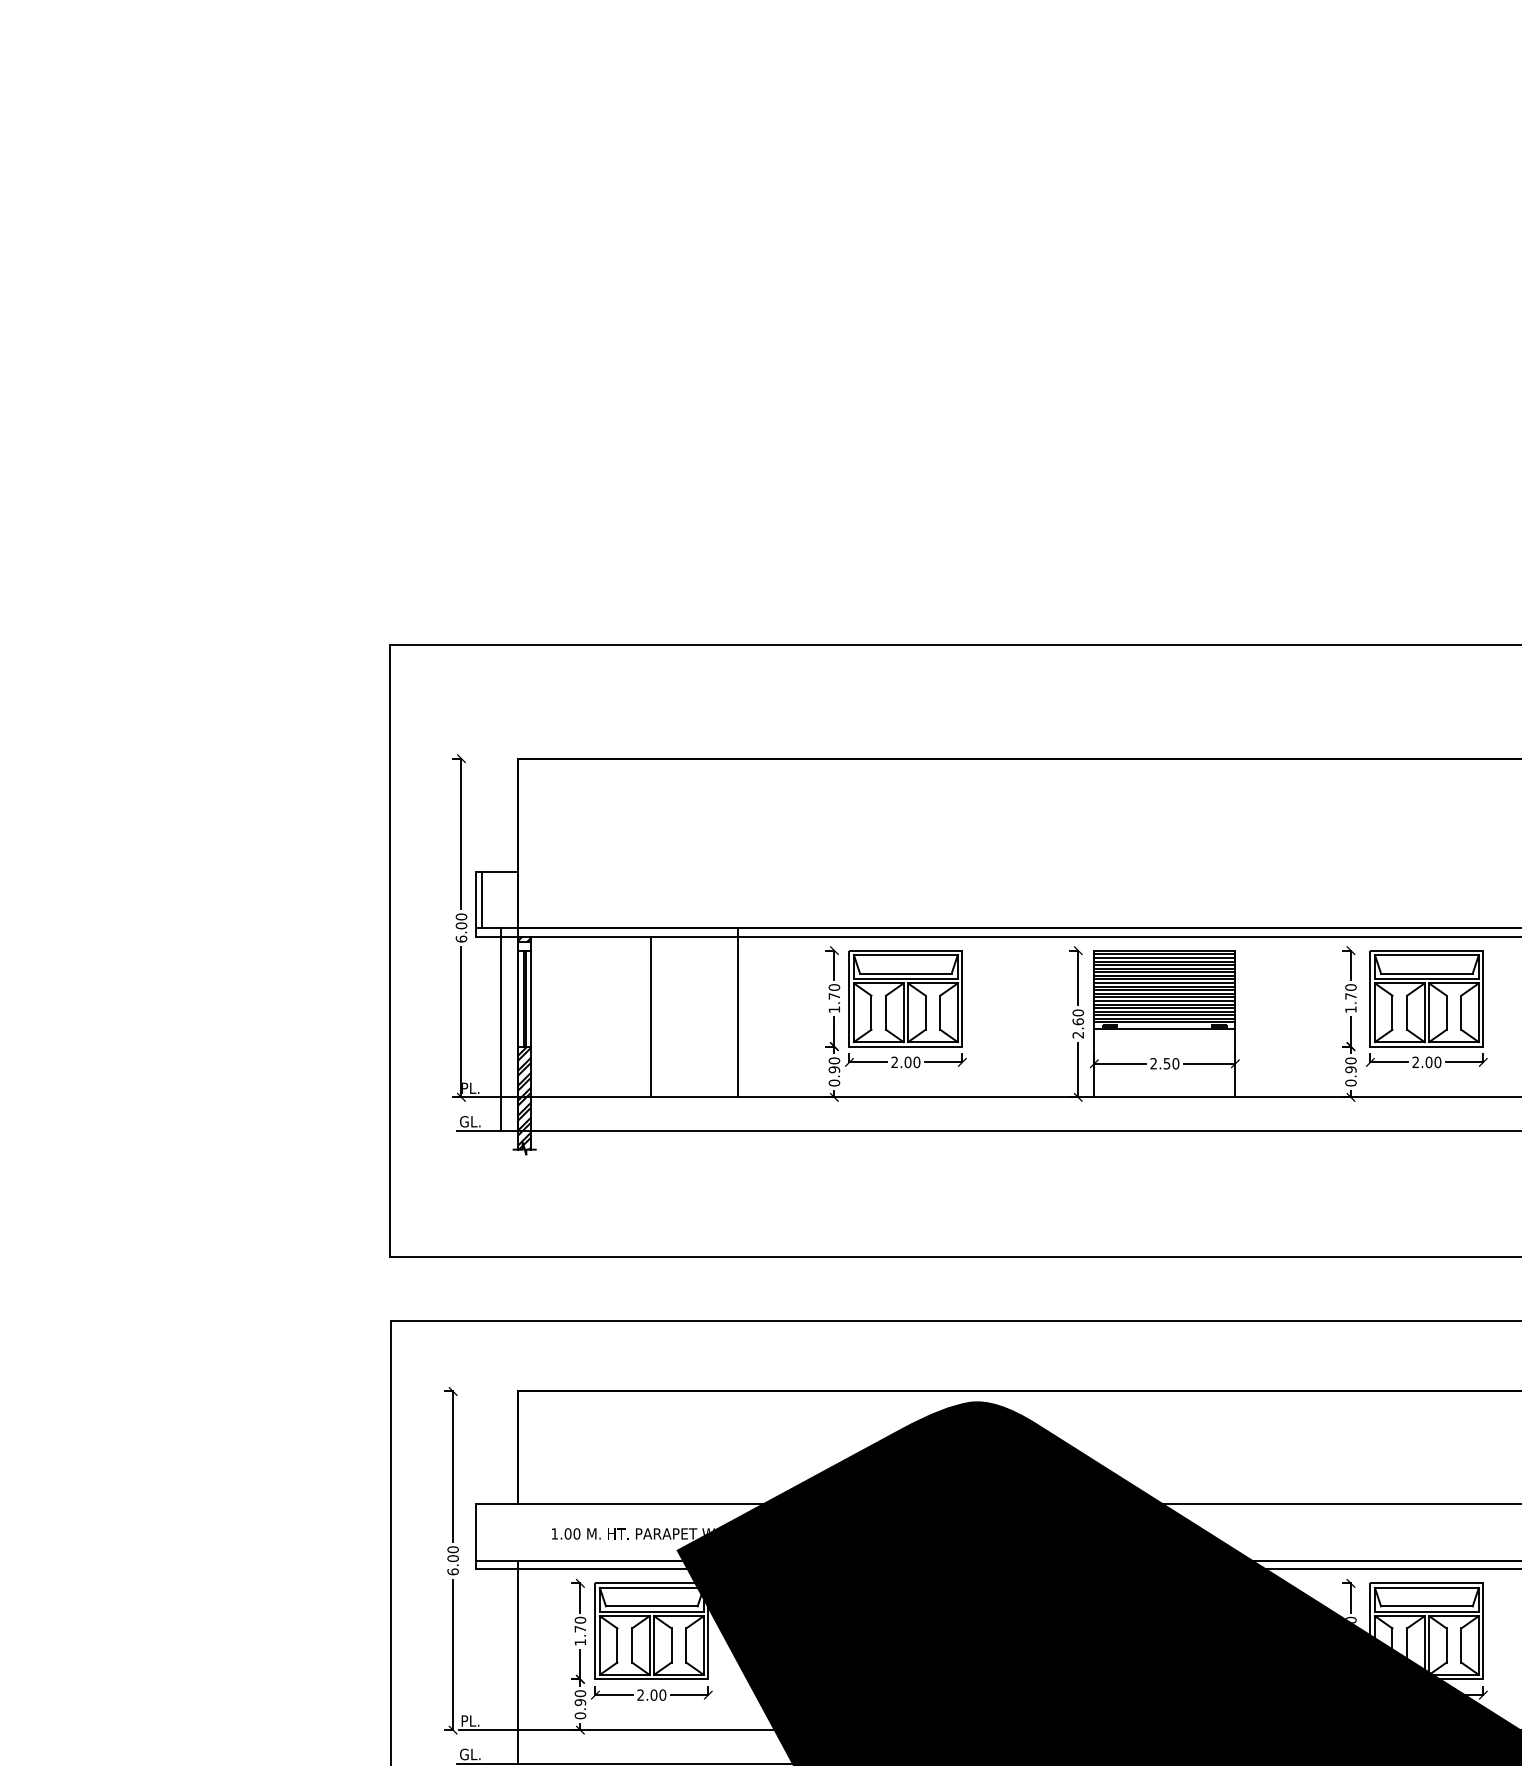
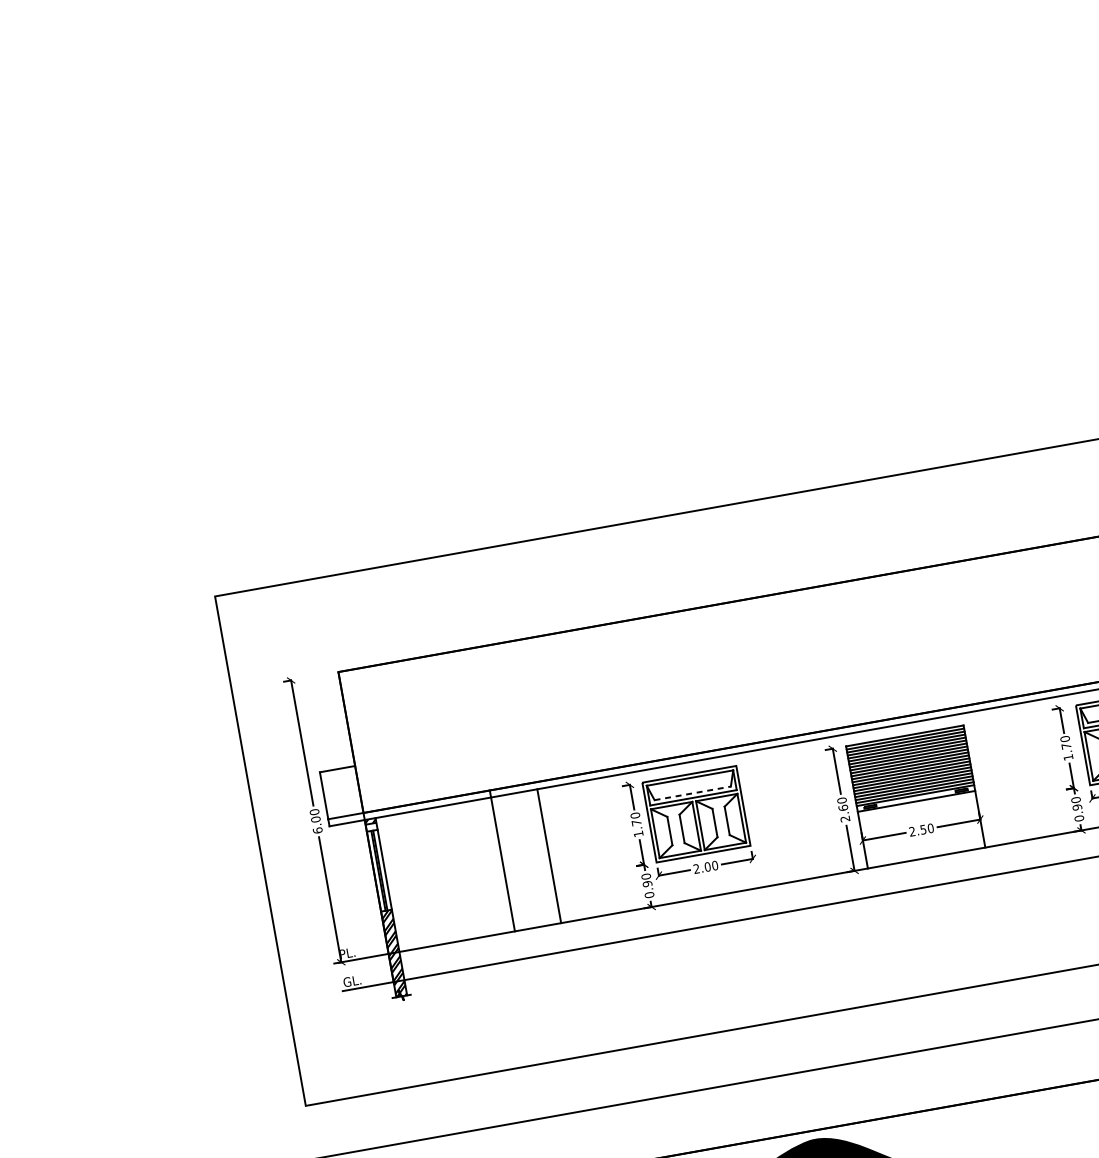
line: (482, 899) -> (329, 794), removed
line: (905, 973) -> (692, 793), solid -> dashed
line: (738, 1012) -> (502, 860), moved
line: (650, 1016) -> (549, 855), moved
line: (501, 1029) -> (364, 899), removed

